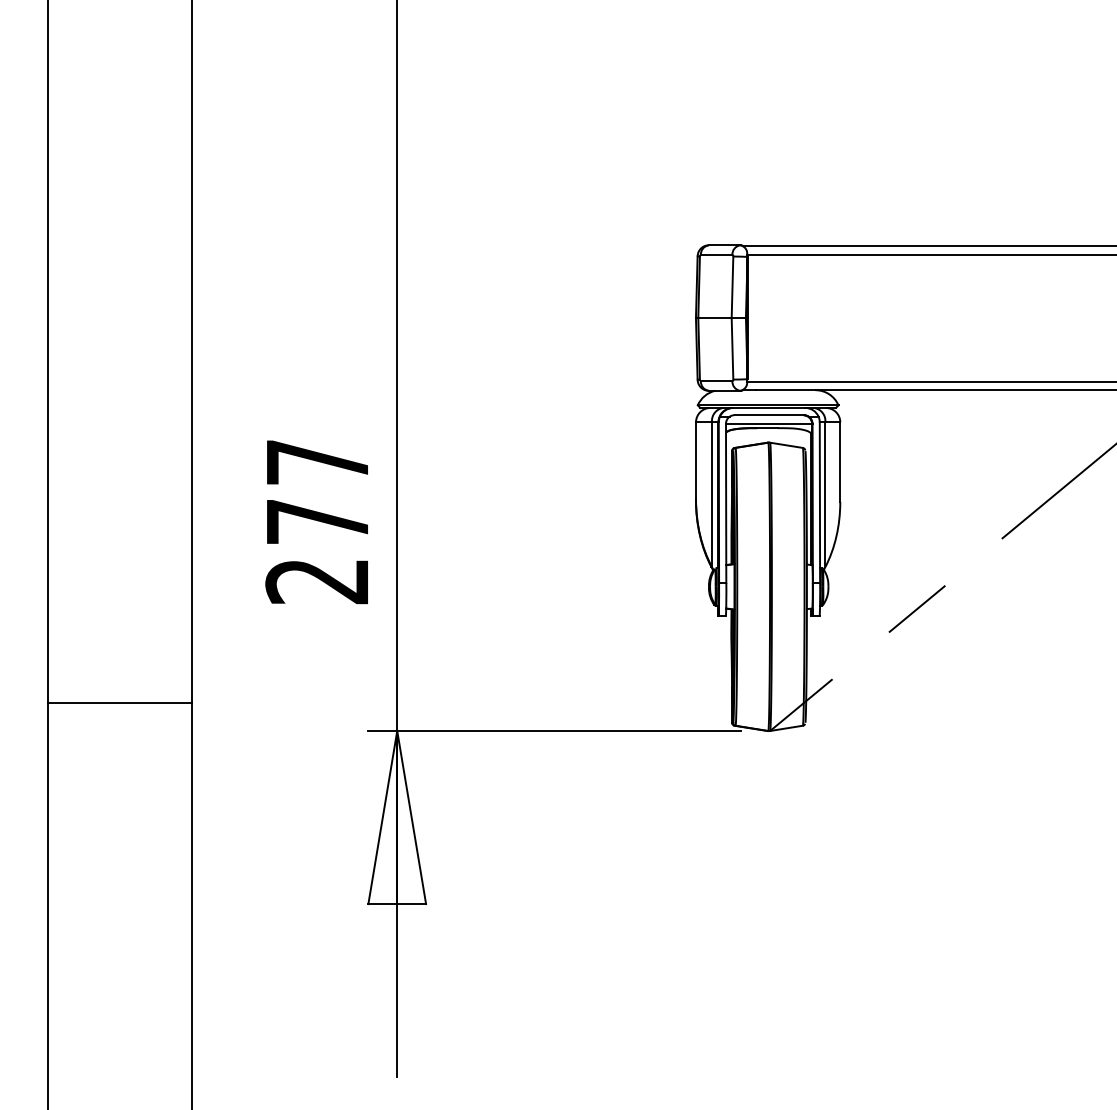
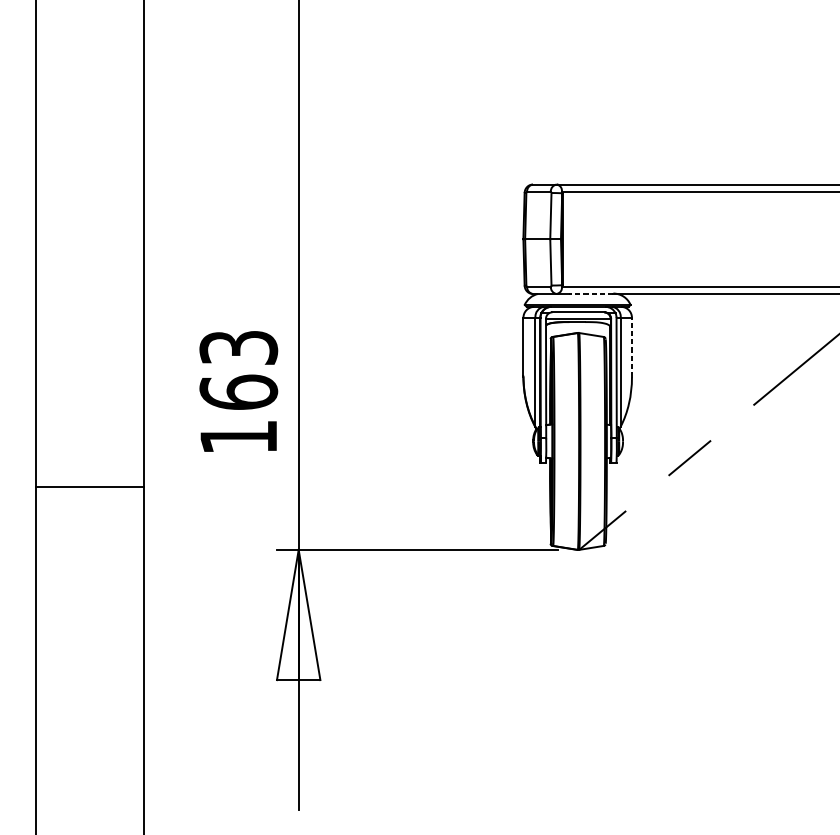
line: (785, 390) -> (590, 293), solid -> dashed
line: (840, 462) -> (632, 347), solid -> dashed
text: (317, 522) -> (238, 393), 277 -> 163
line: (119, 702) -> (89, 486), moved

